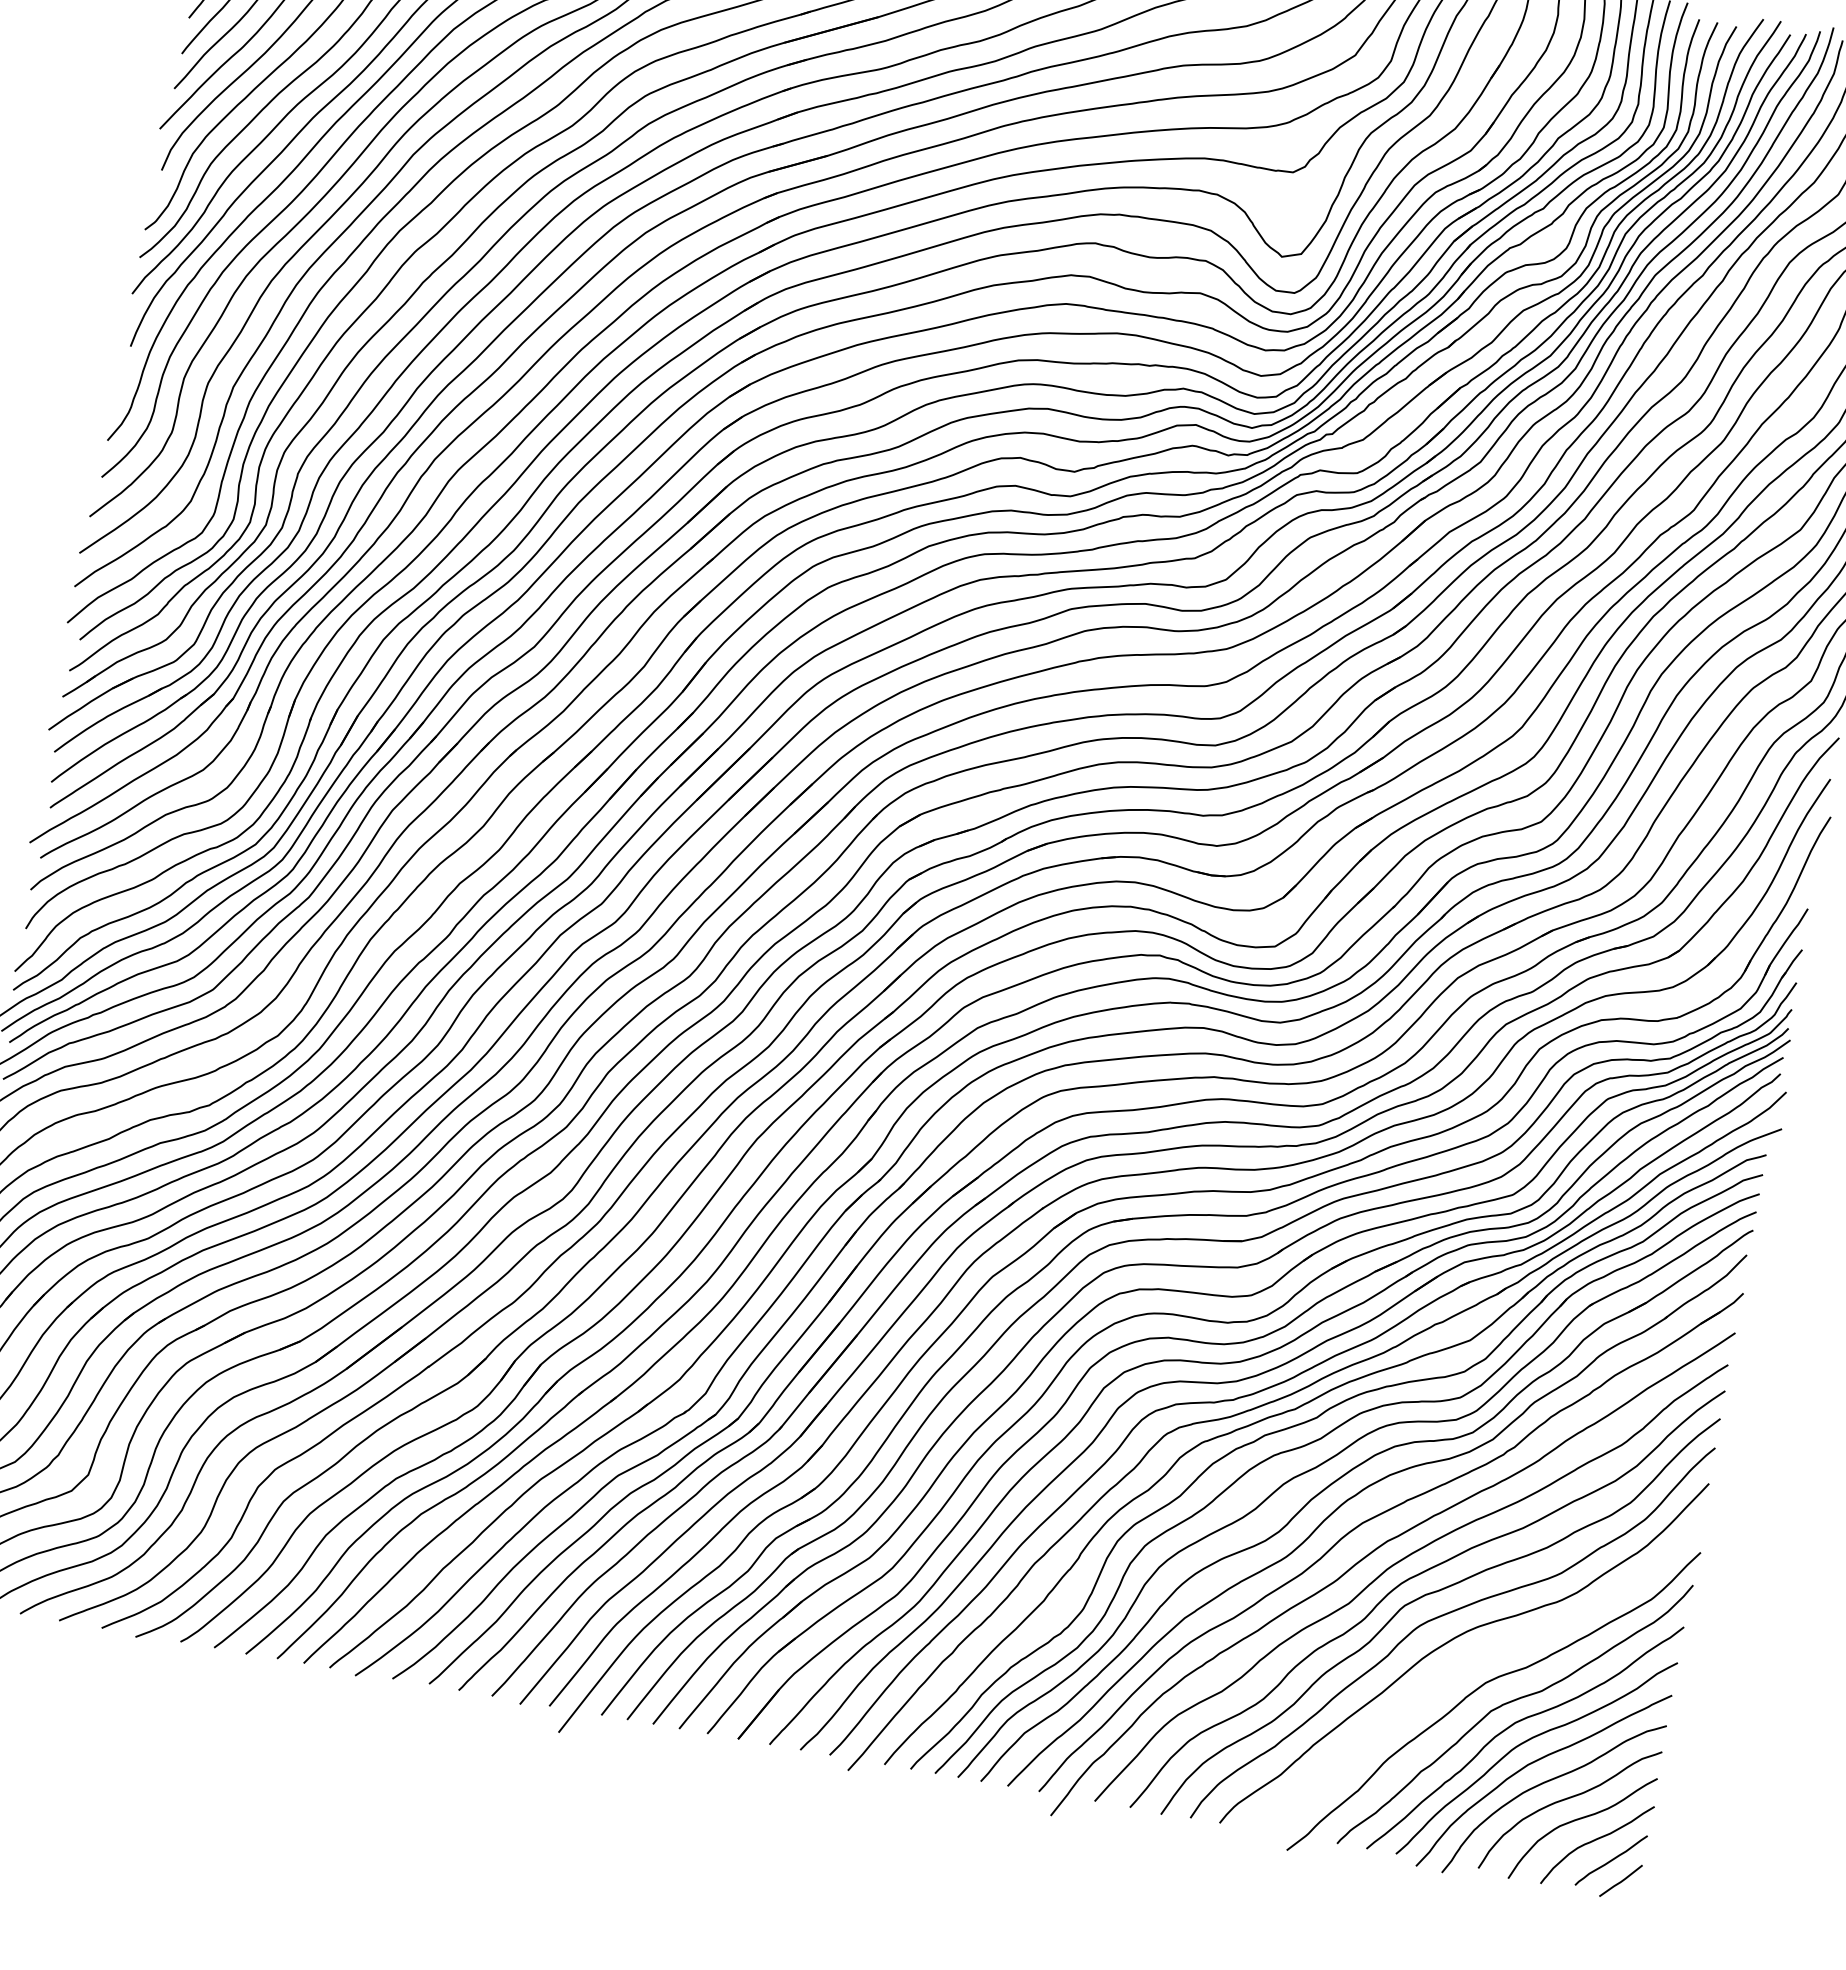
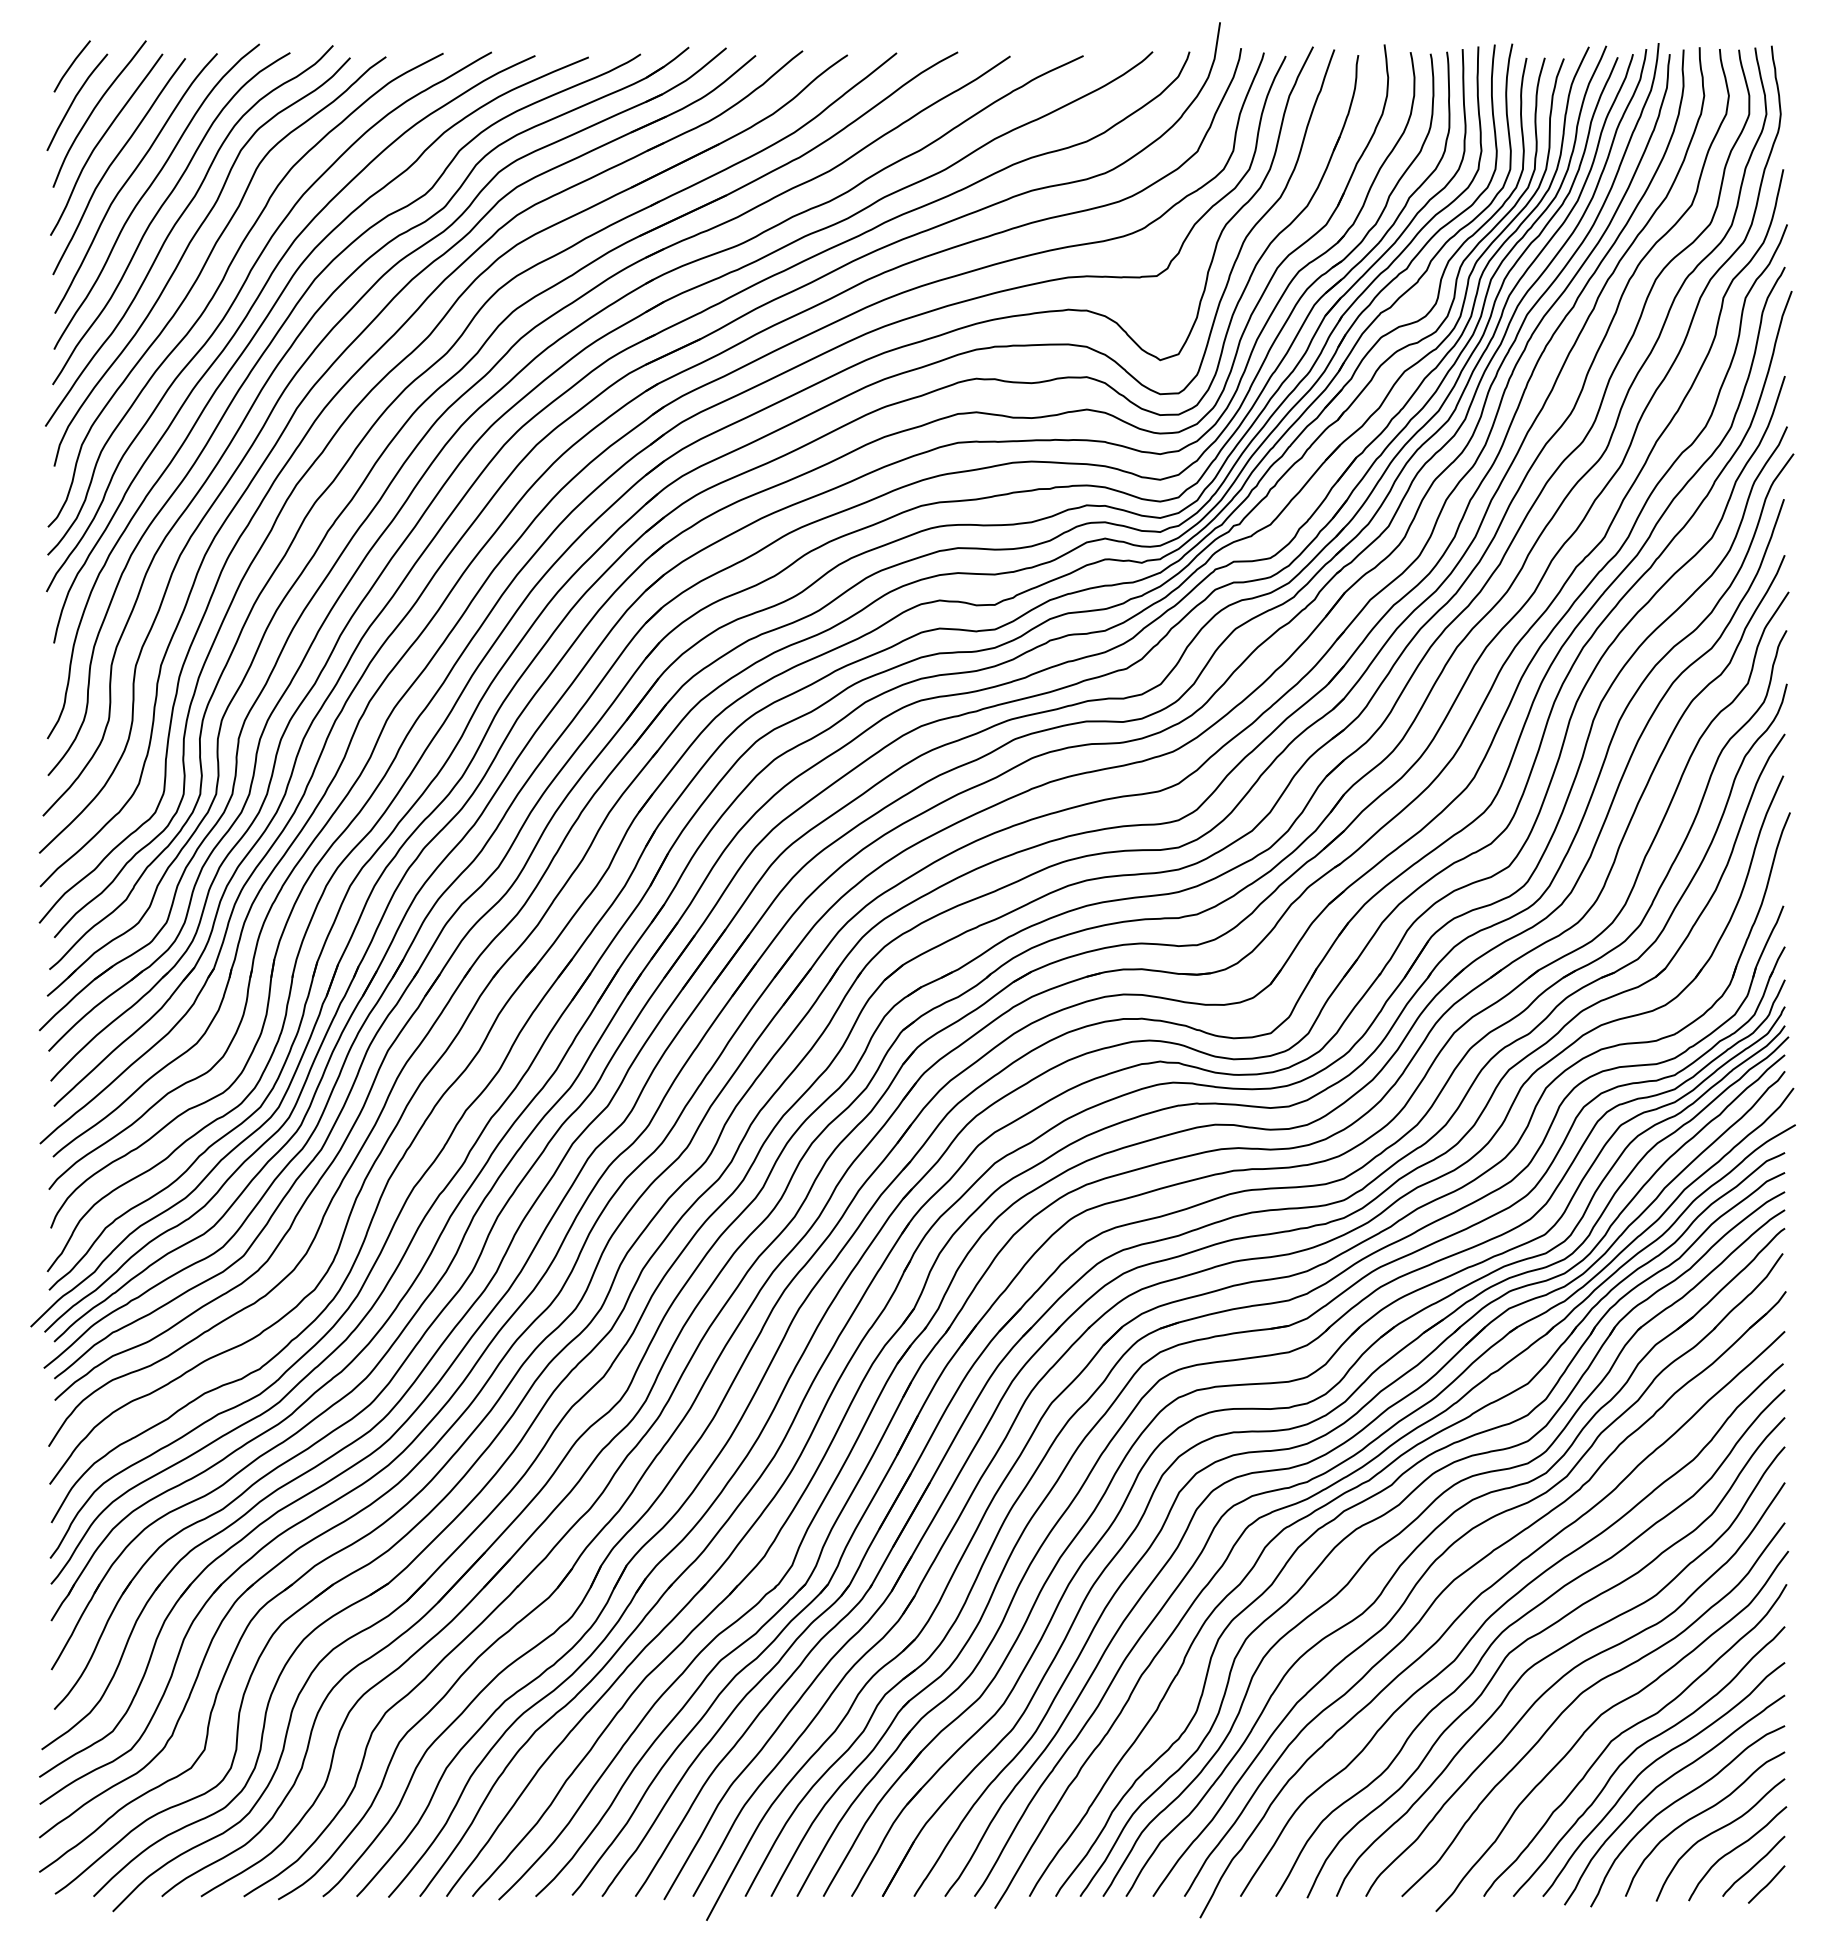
curve: (1468, 1660) -> (1580, 1695), added

